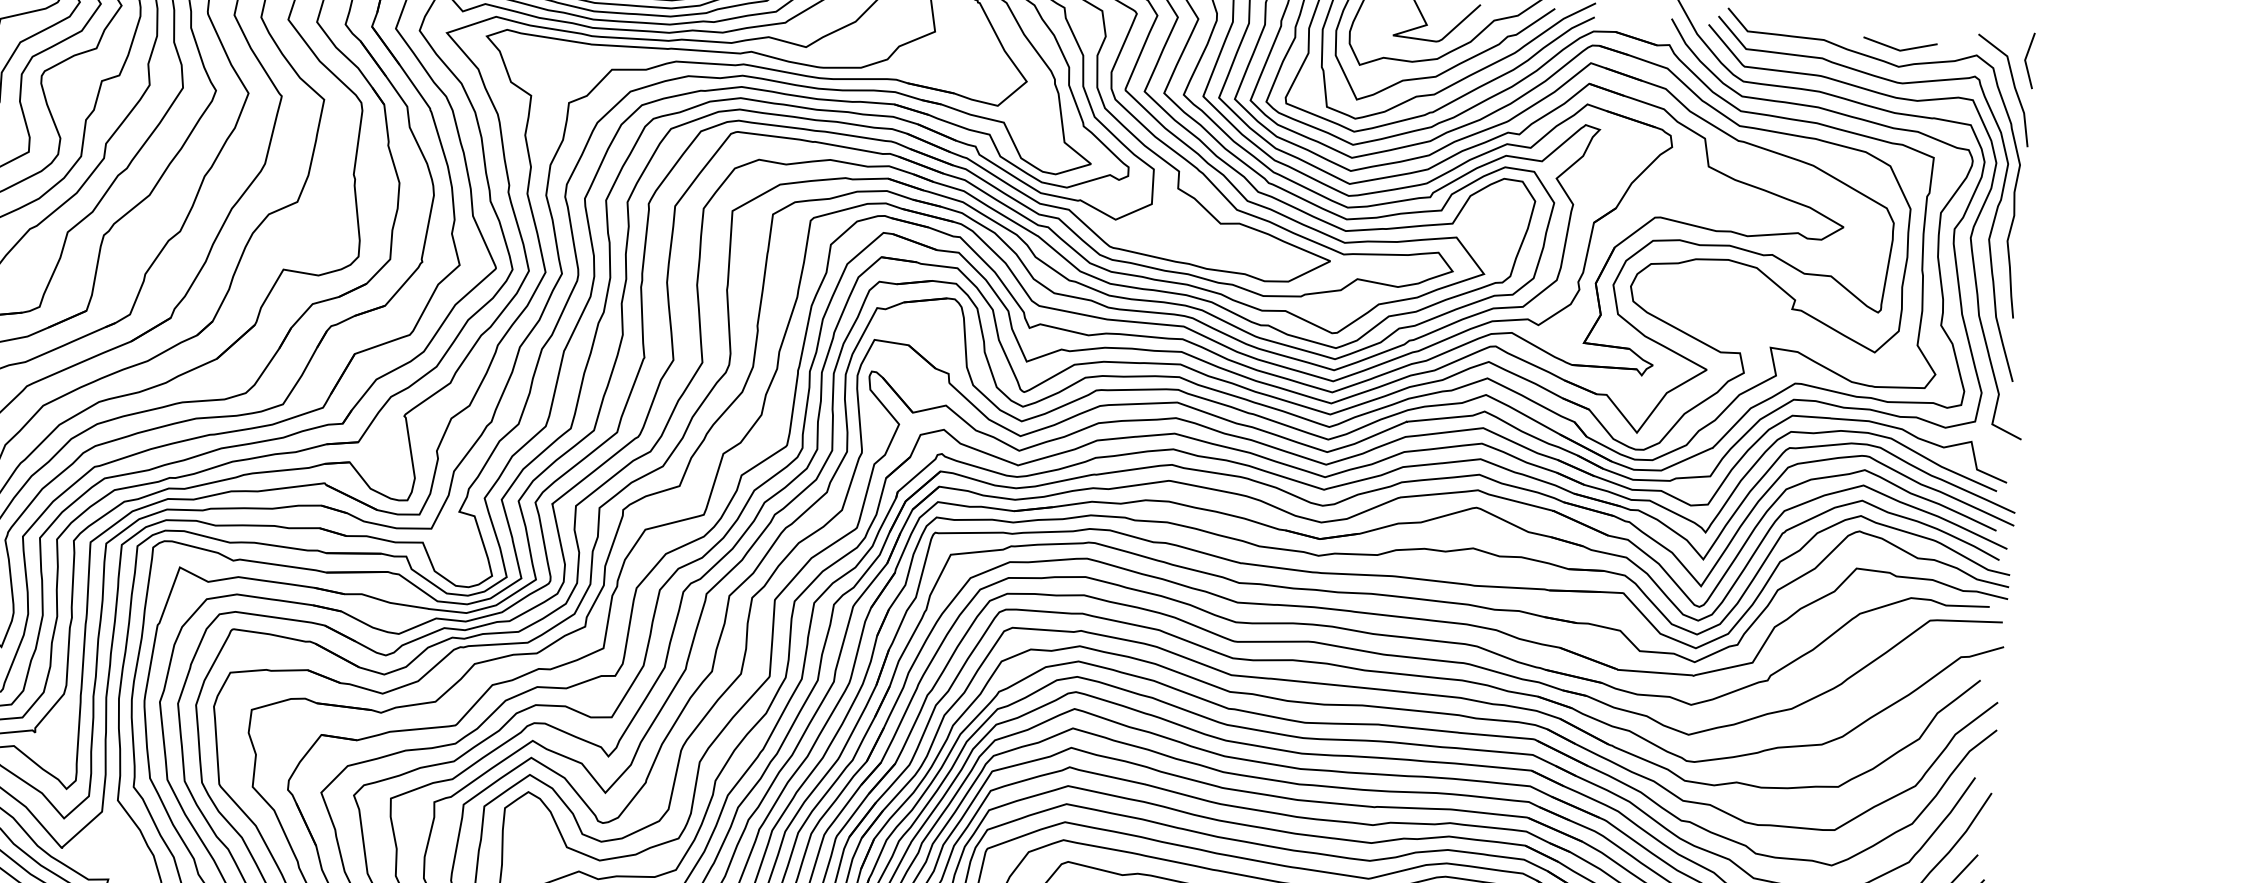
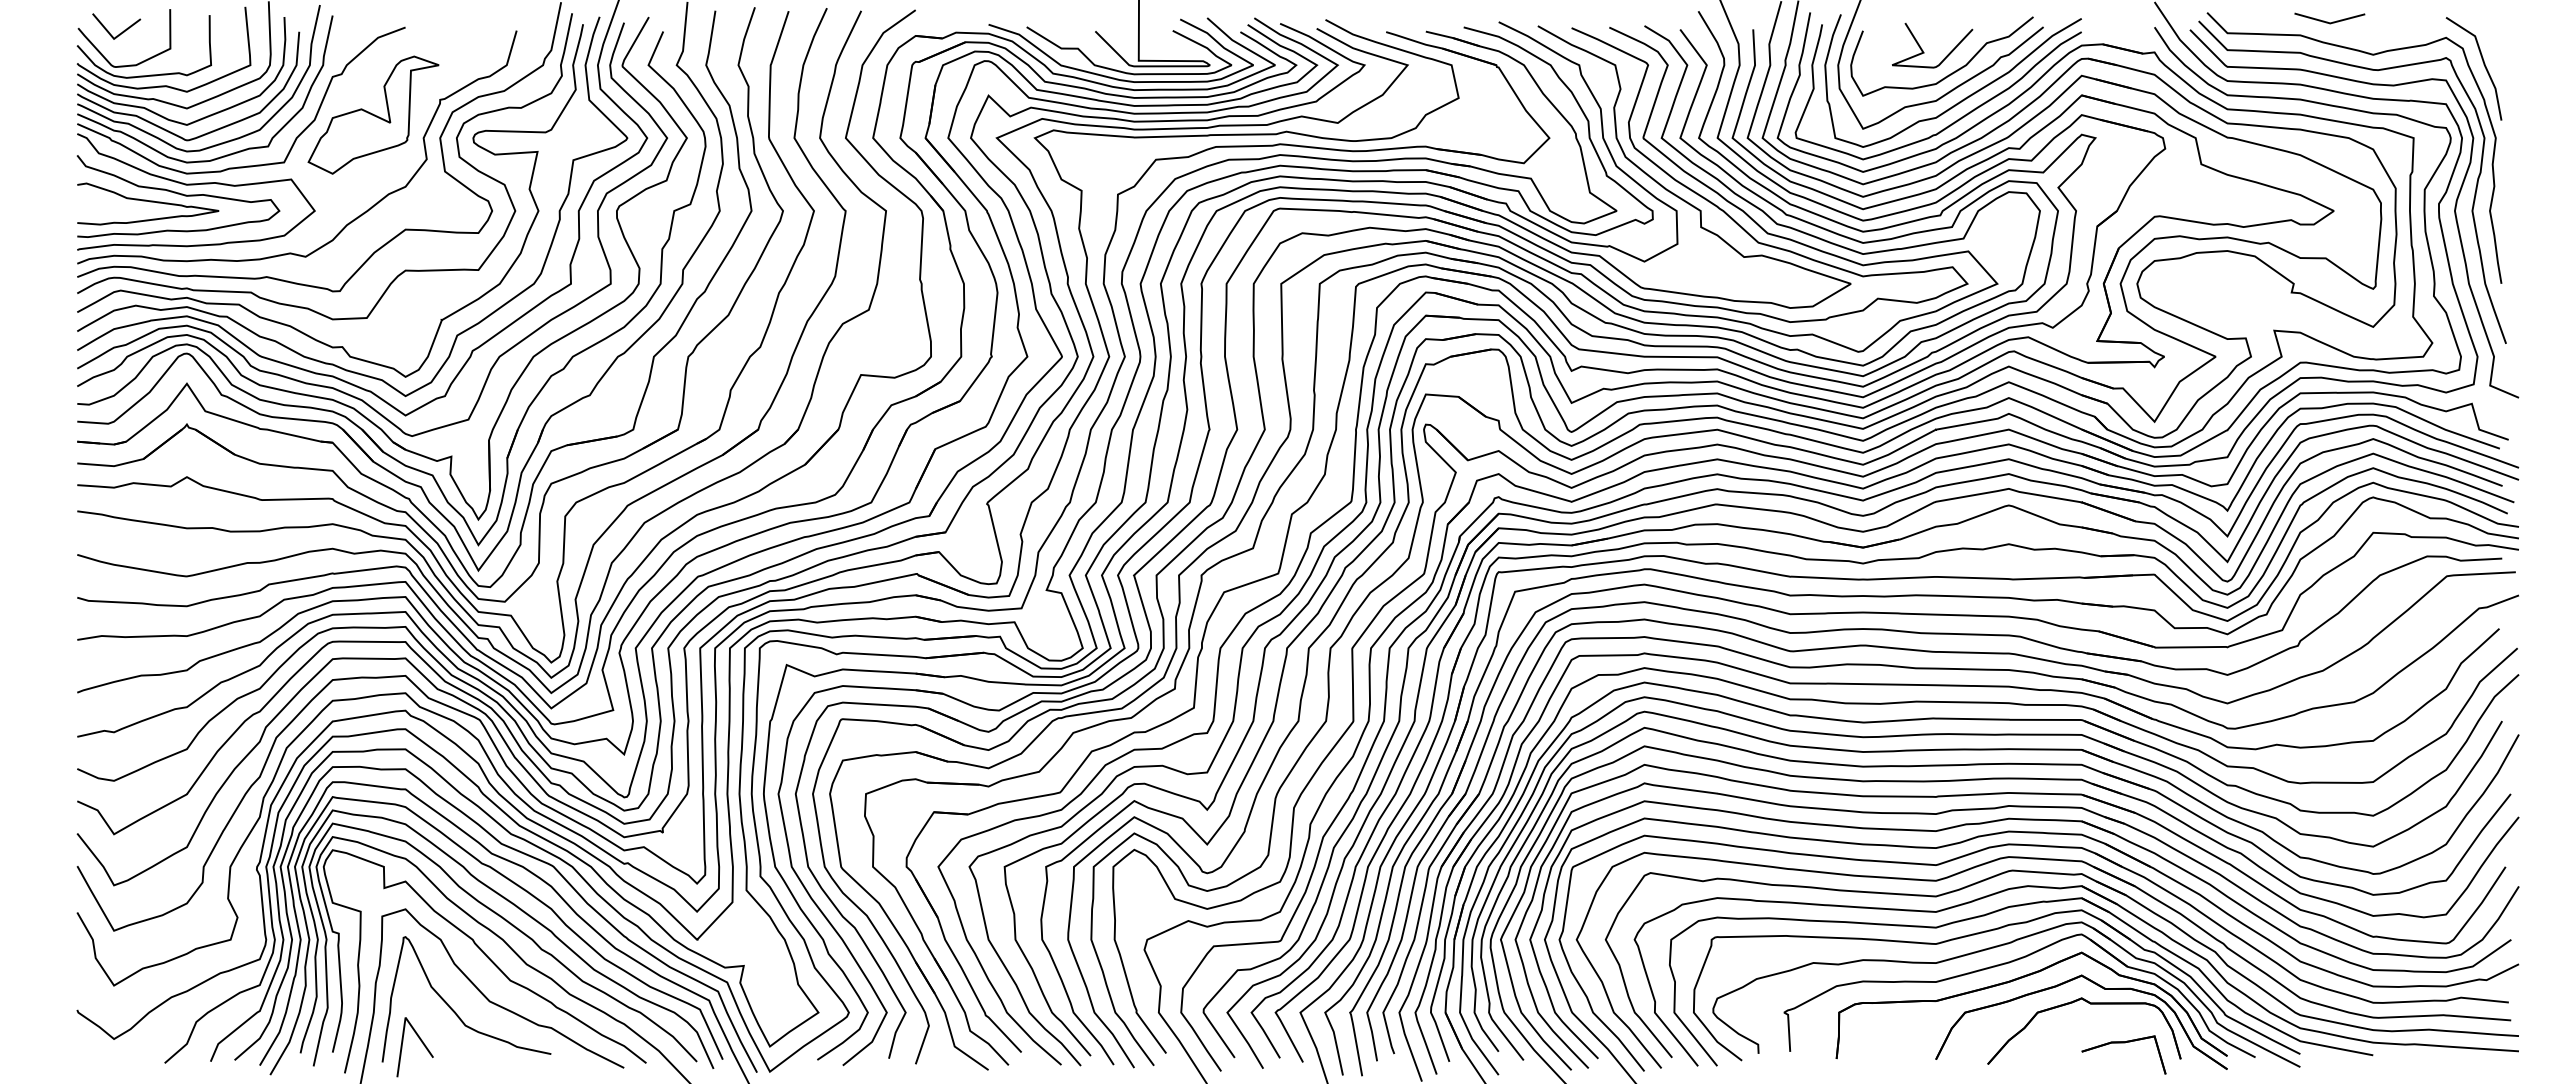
line: (1897, 48) -> (2327, 21), moved
line: (2026, 60) -> (2493, 38), removed

